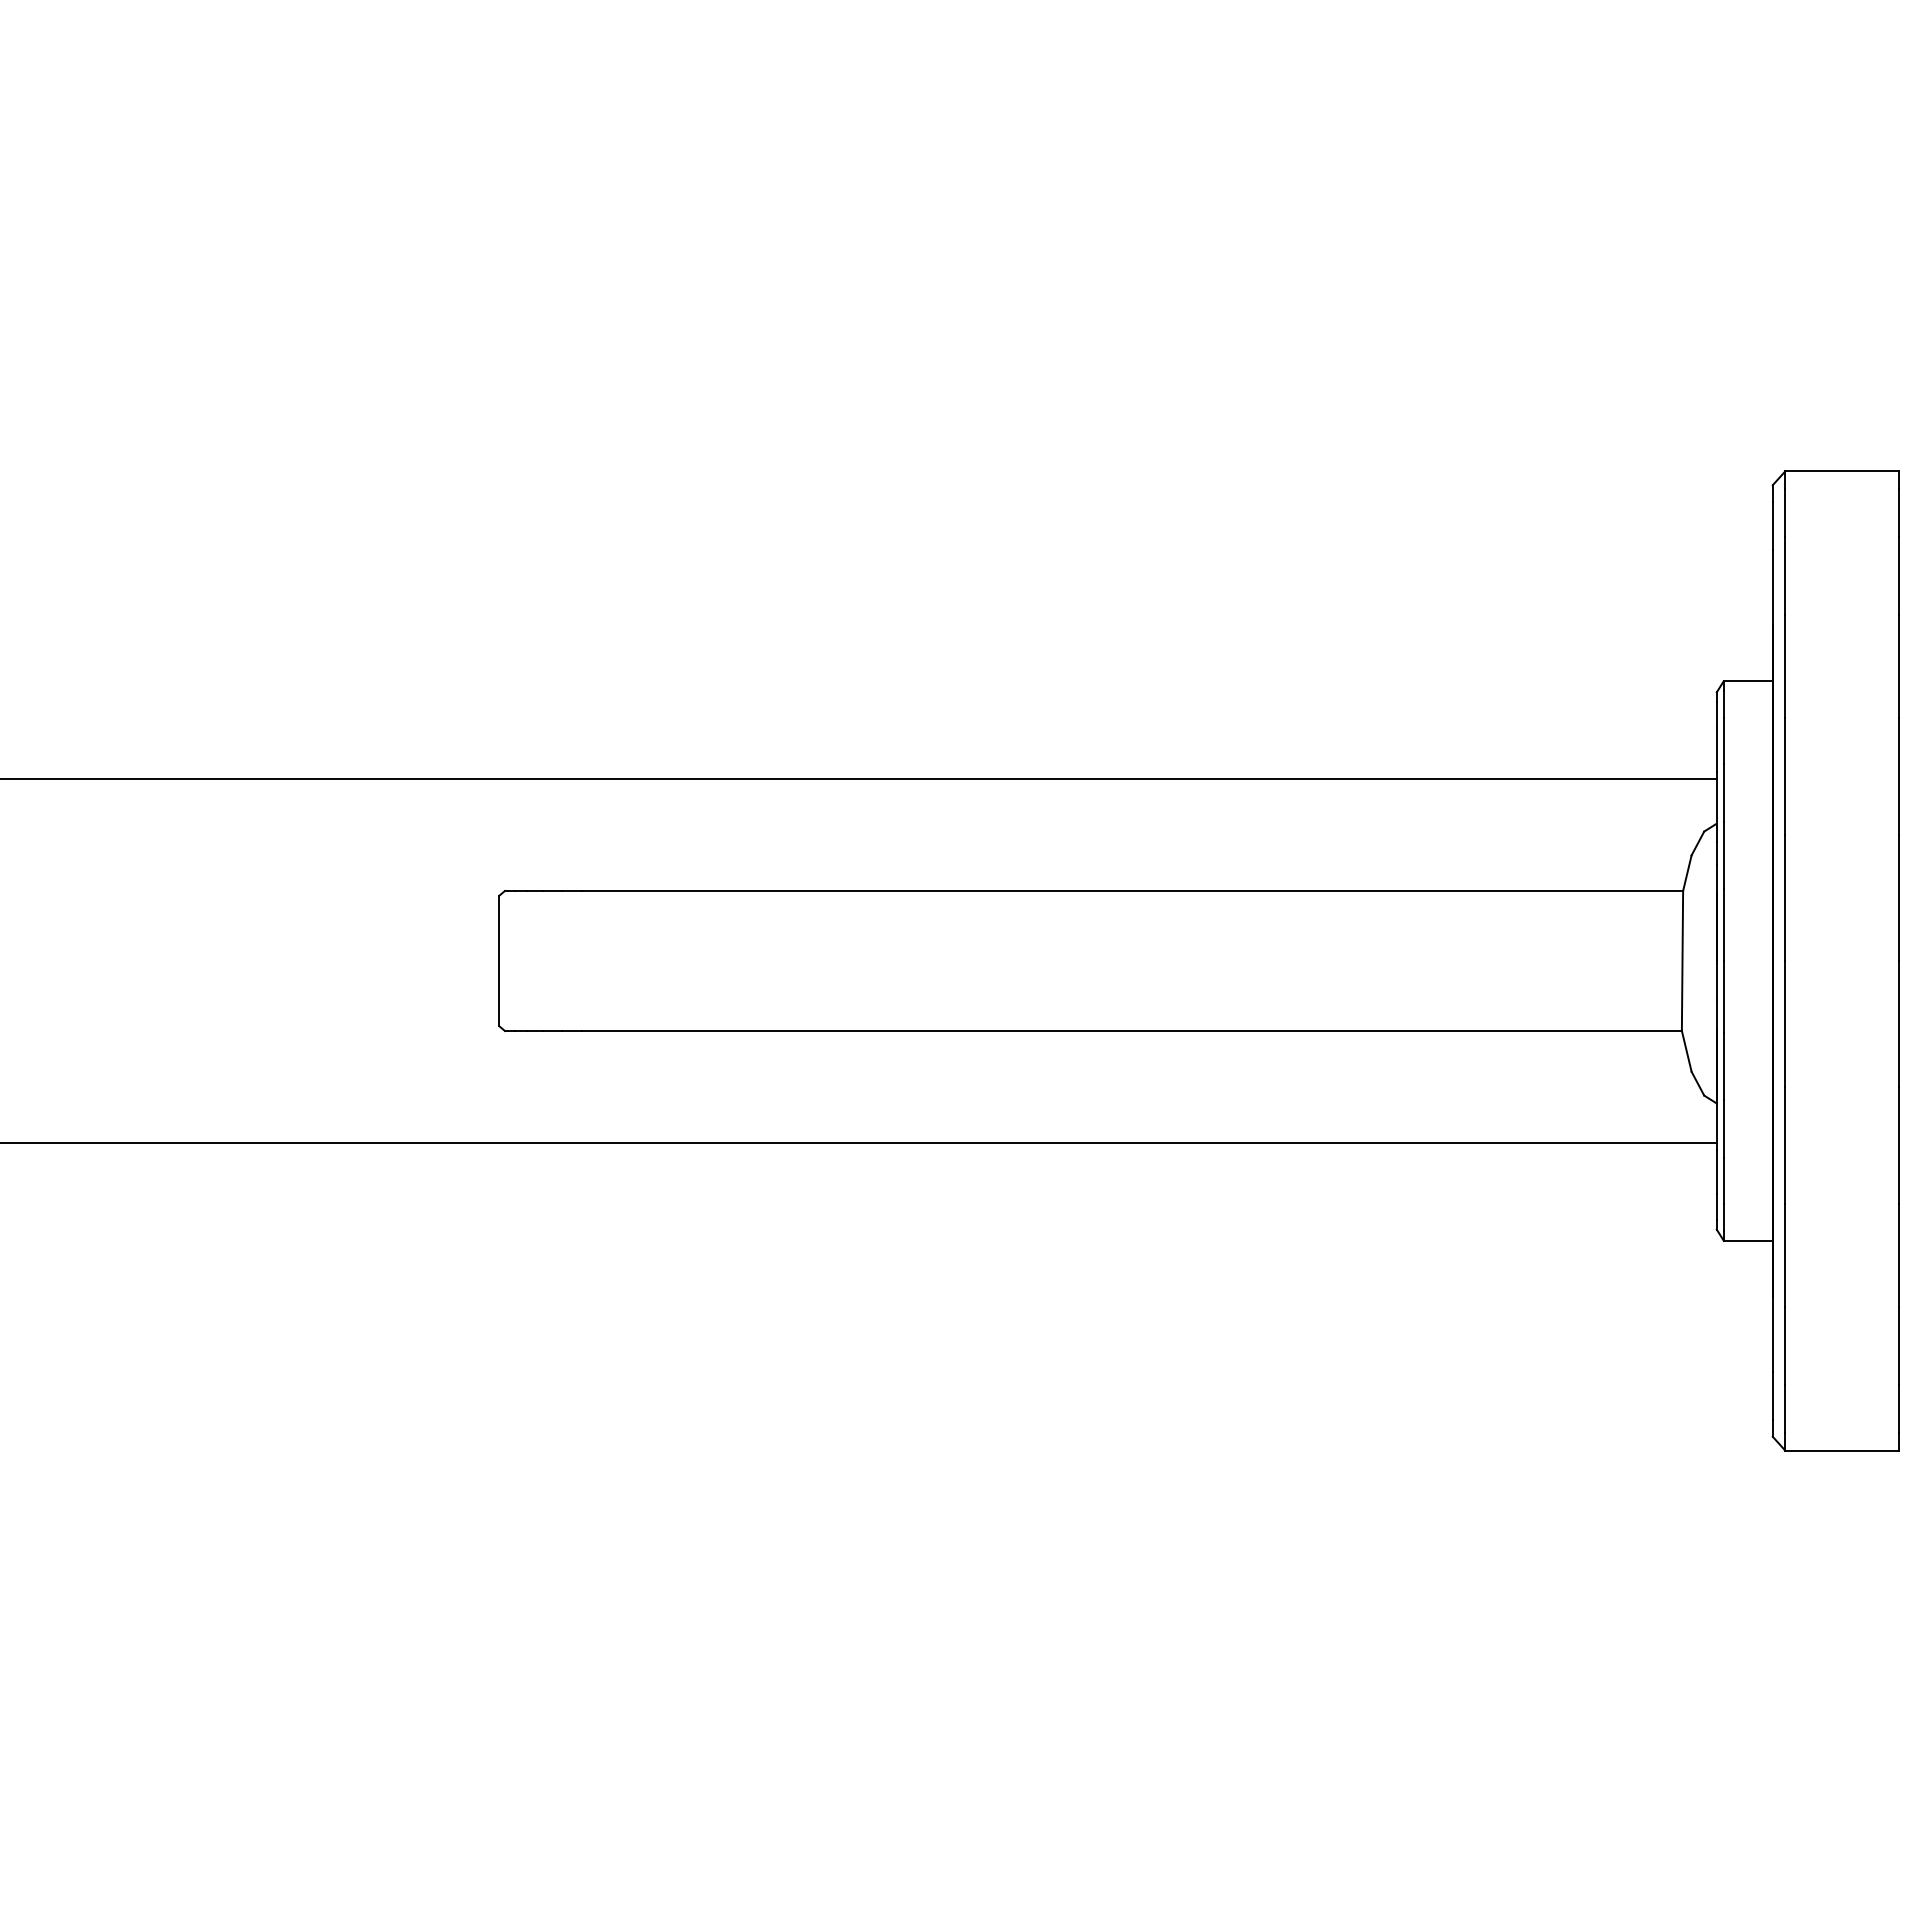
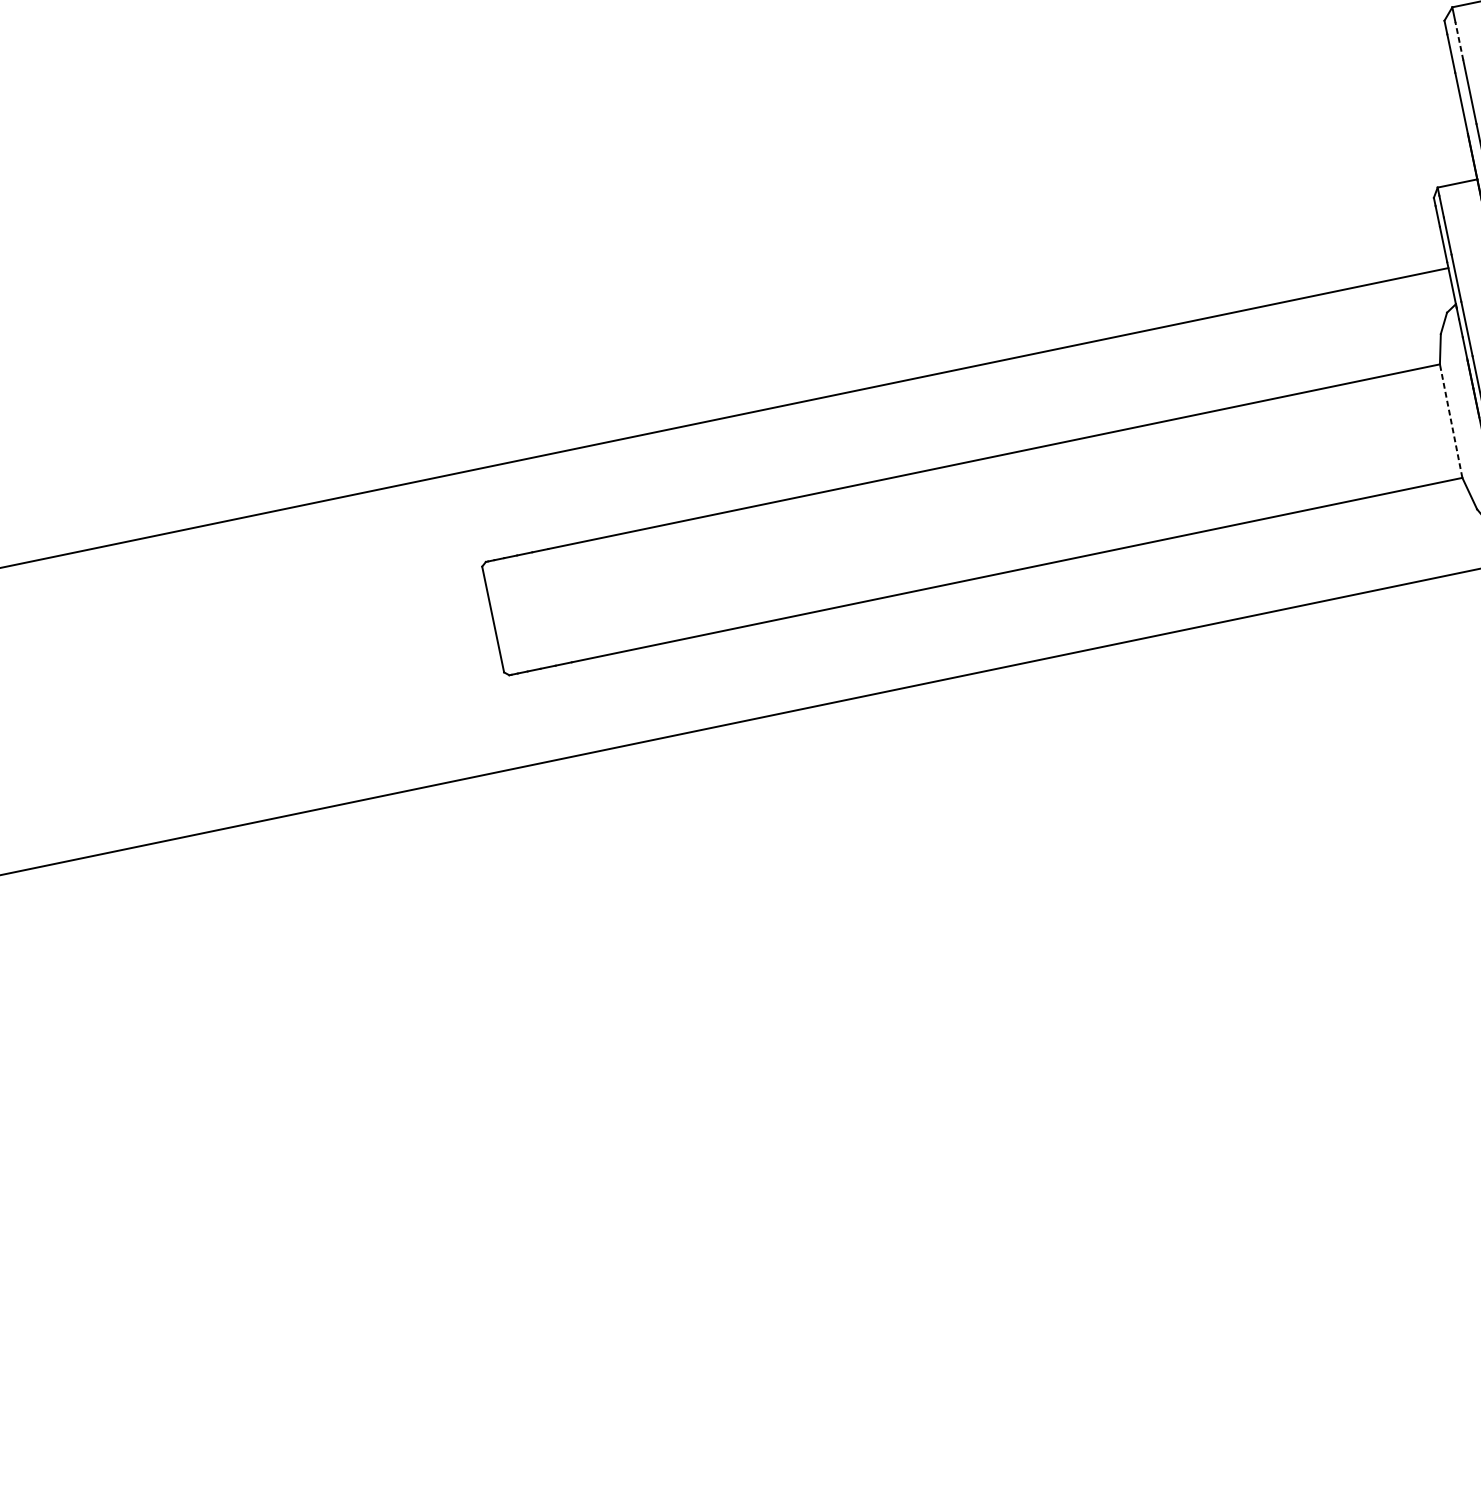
line: (1785, 513) -> (1459, 41), solid -> dashed
line: (1682, 961) -> (1451, 421), solid -> dashed

